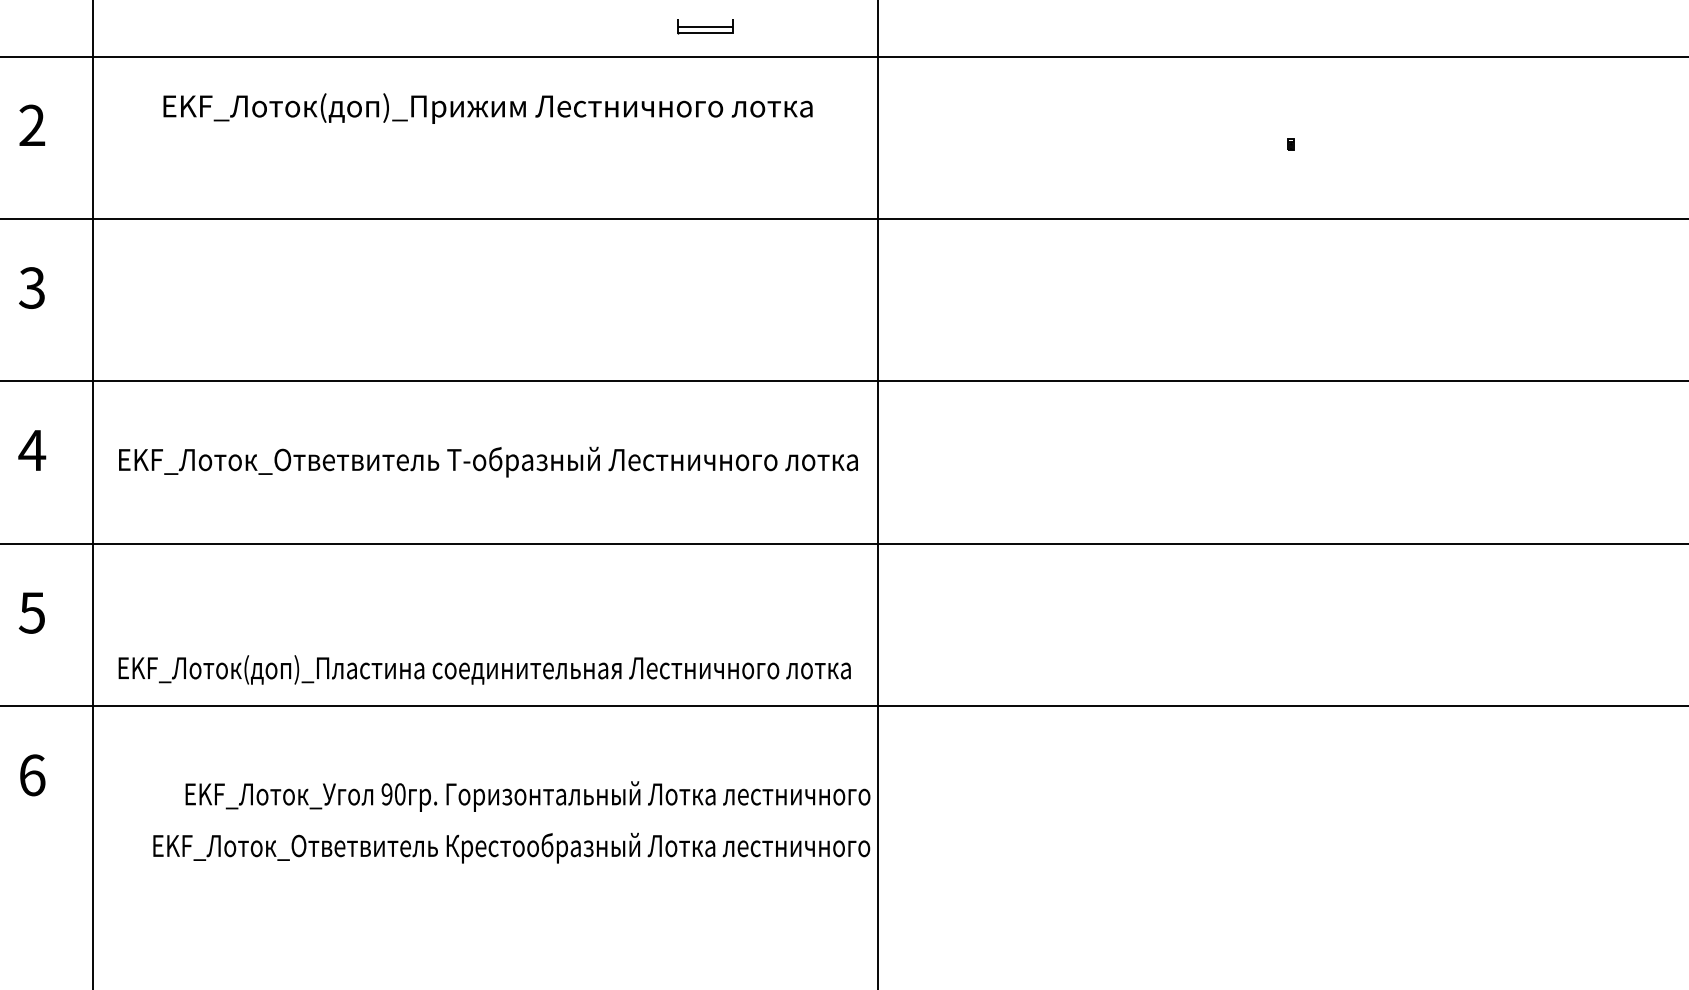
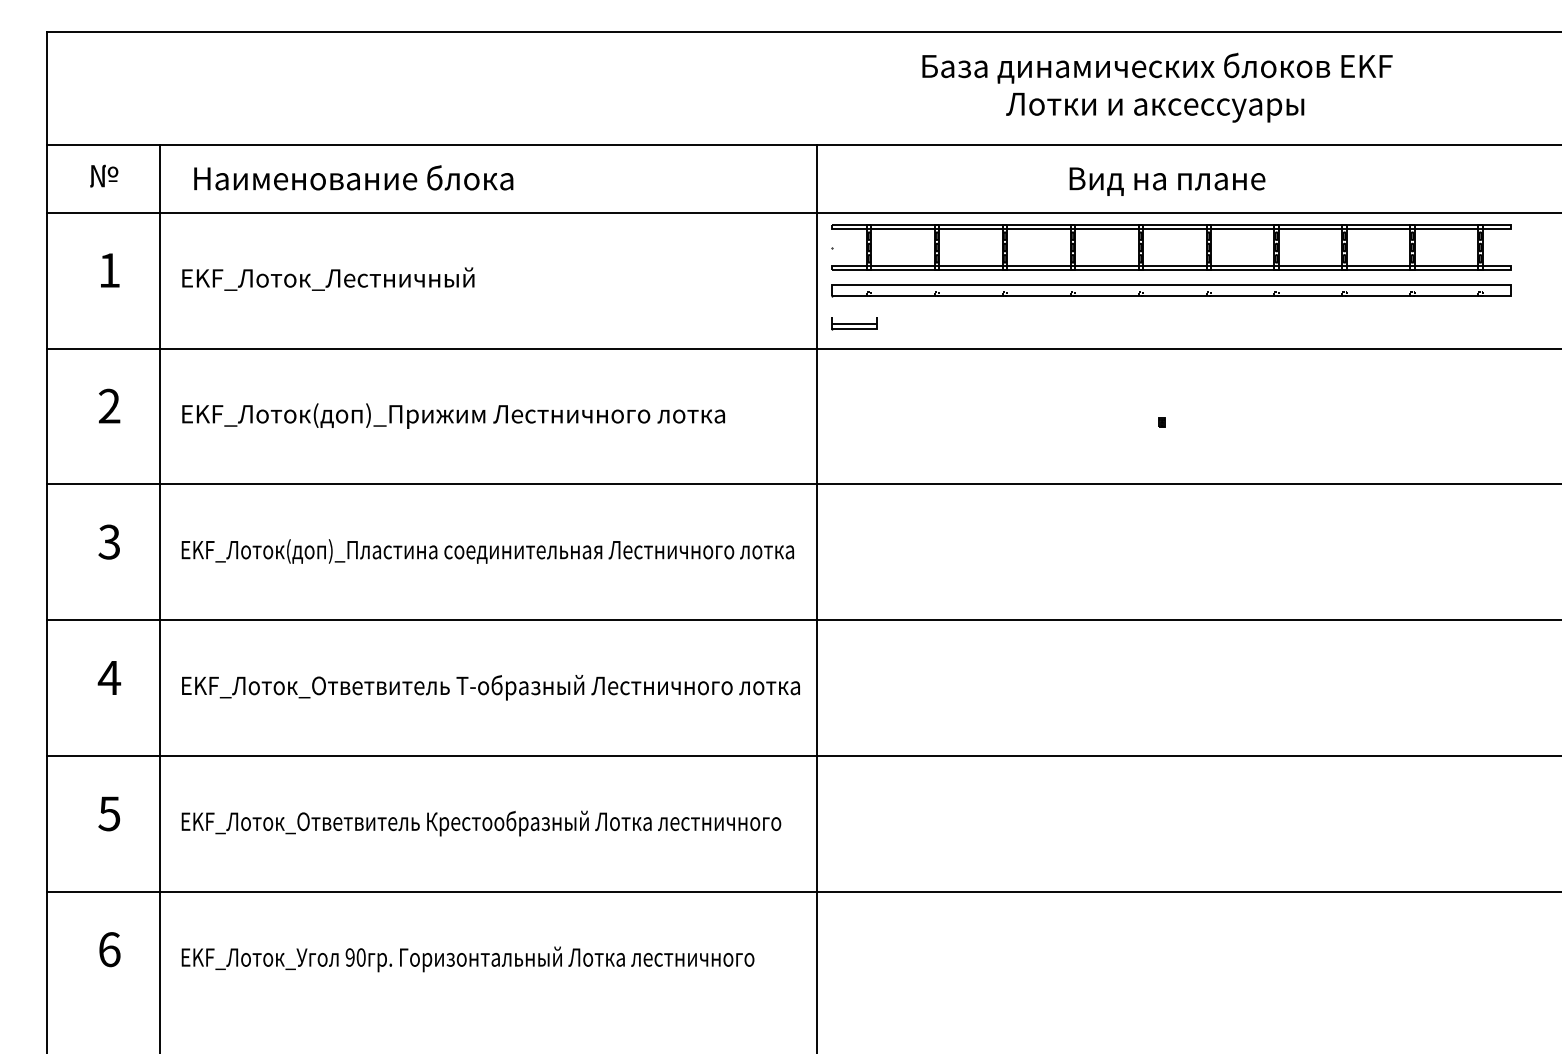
part: (705, 26) -> (854, 323), moved
text: (487, 107) -> (453, 415), moved
text: (484, 669) -> (487, 551), moved
text: (527, 796) -> (467, 959), moved
text: (511, 848) -> (481, 823), moved

